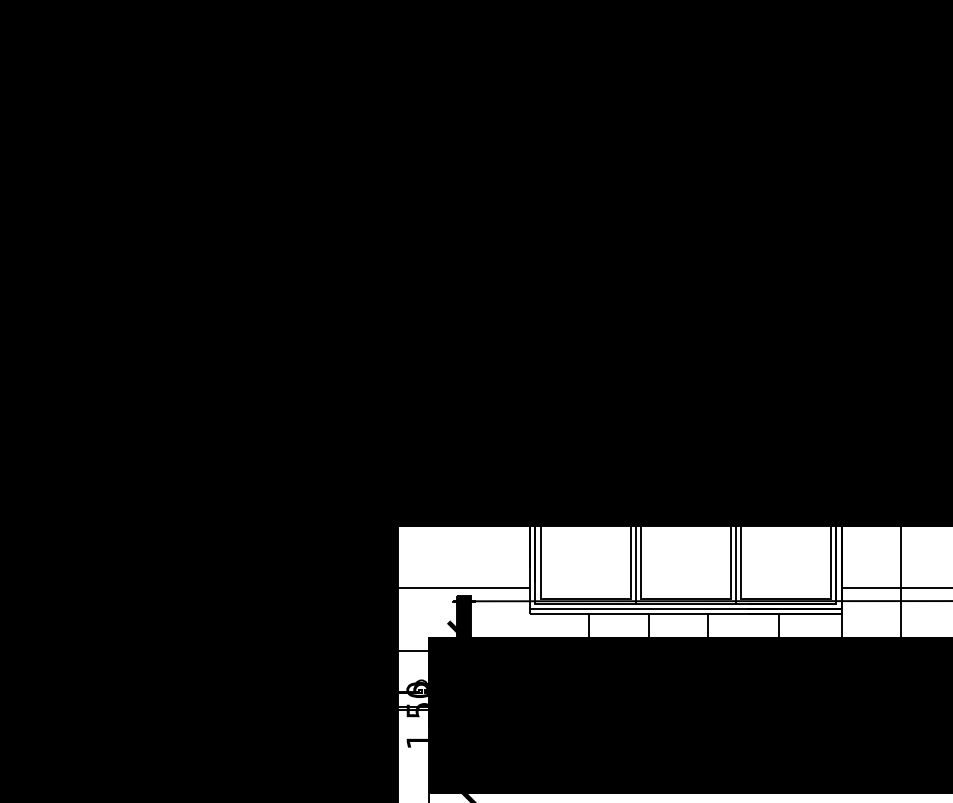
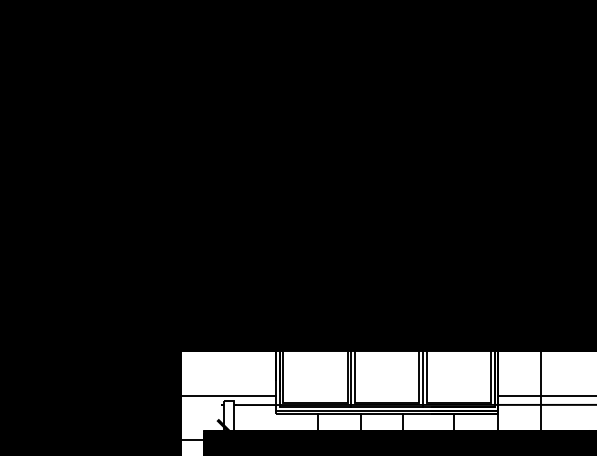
fill: (463, 616) -> (228, 415), removed

